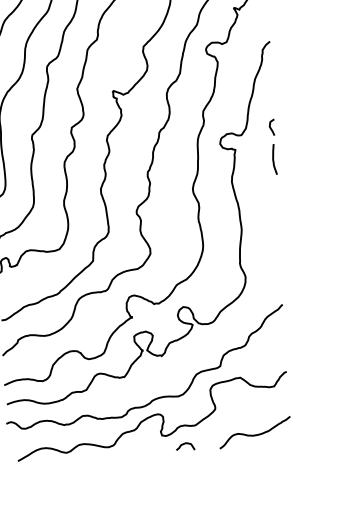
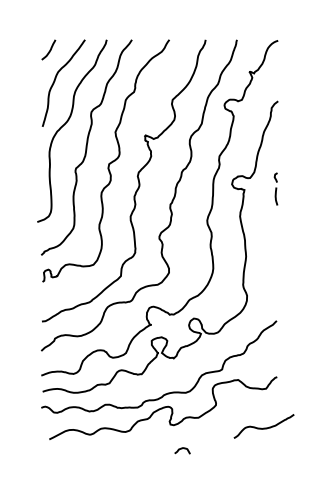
part: (272, 146) -> (275, 188), size x0.7
curve: (254, 433) -> (263, 427), moved
curve: (185, 444) -> (182, 449), moved

